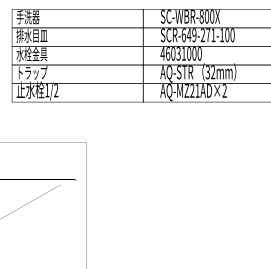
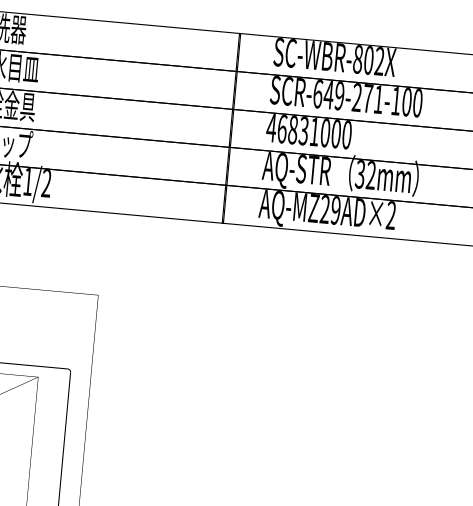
text: (212, 16) -> (380, 60), SC-WBR-800X -> SC-WBR-802X
text: (173, 53) -> (293, 129), 46031000 -> 46831000
text: (197, 90) -> (335, 209), AQ-MZ21AD×2 -> AQ-MZ29AD×2

